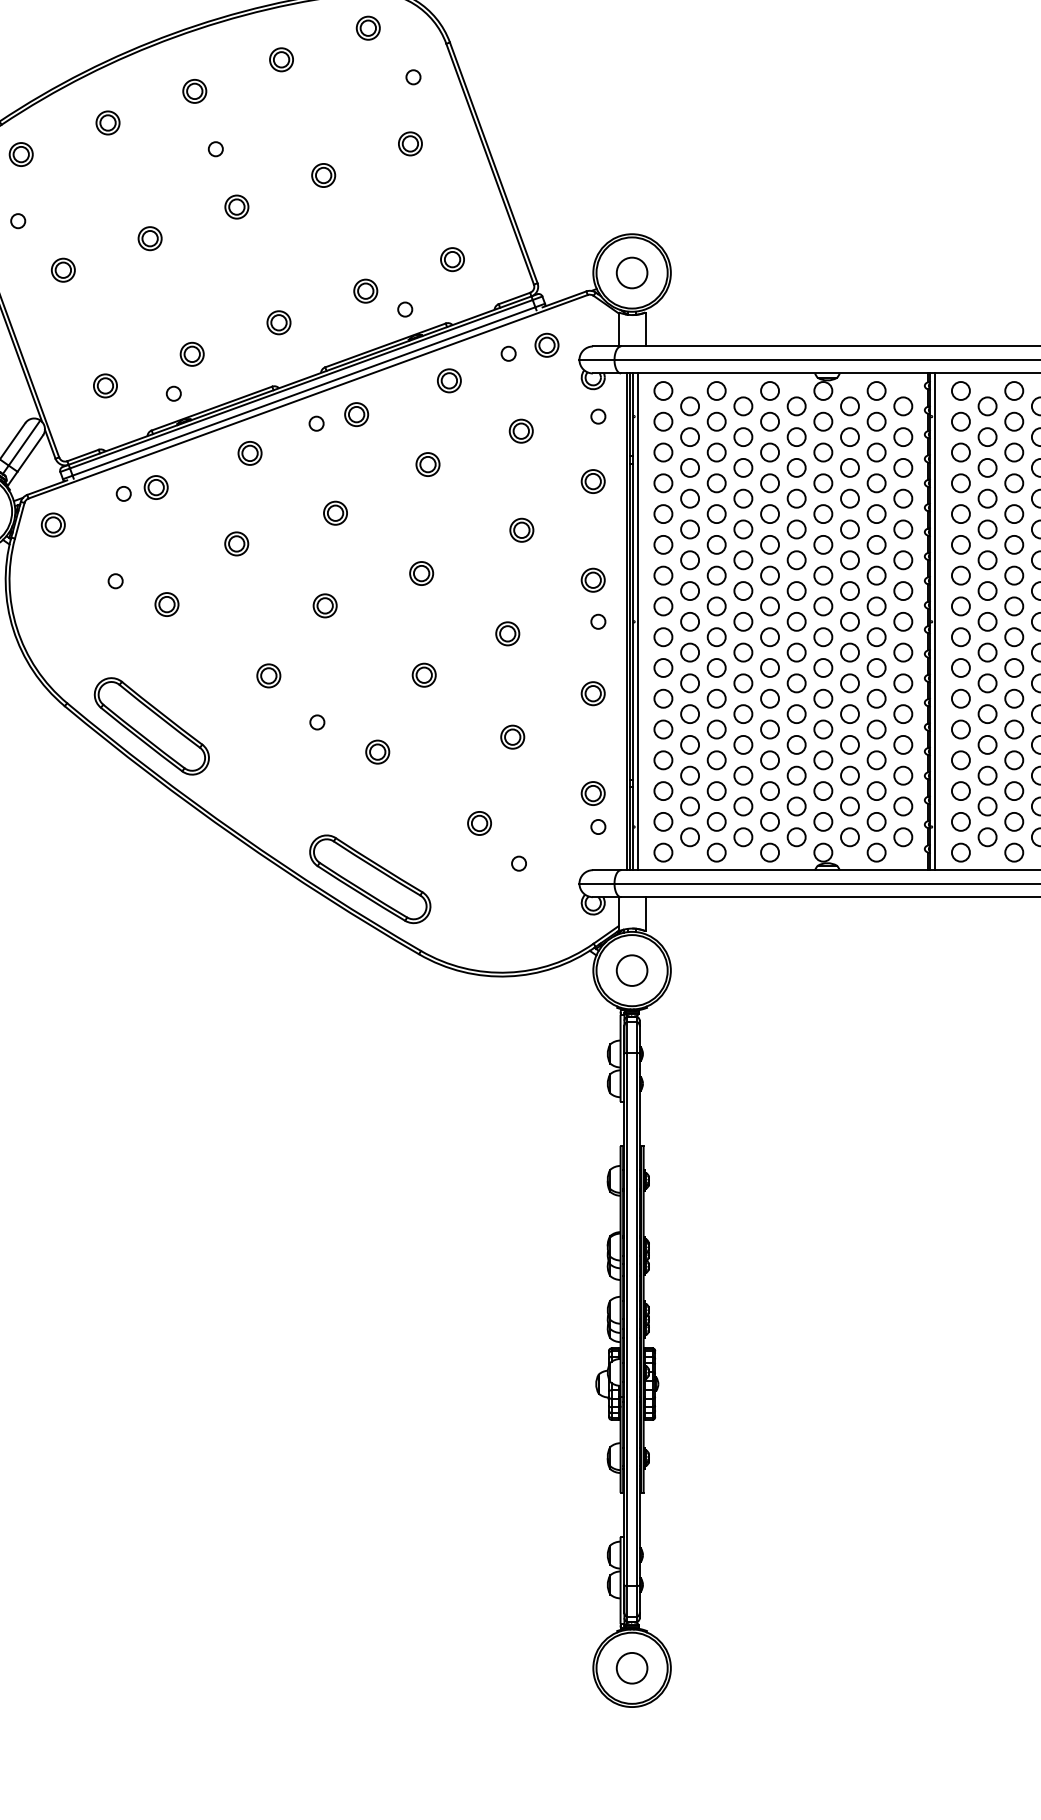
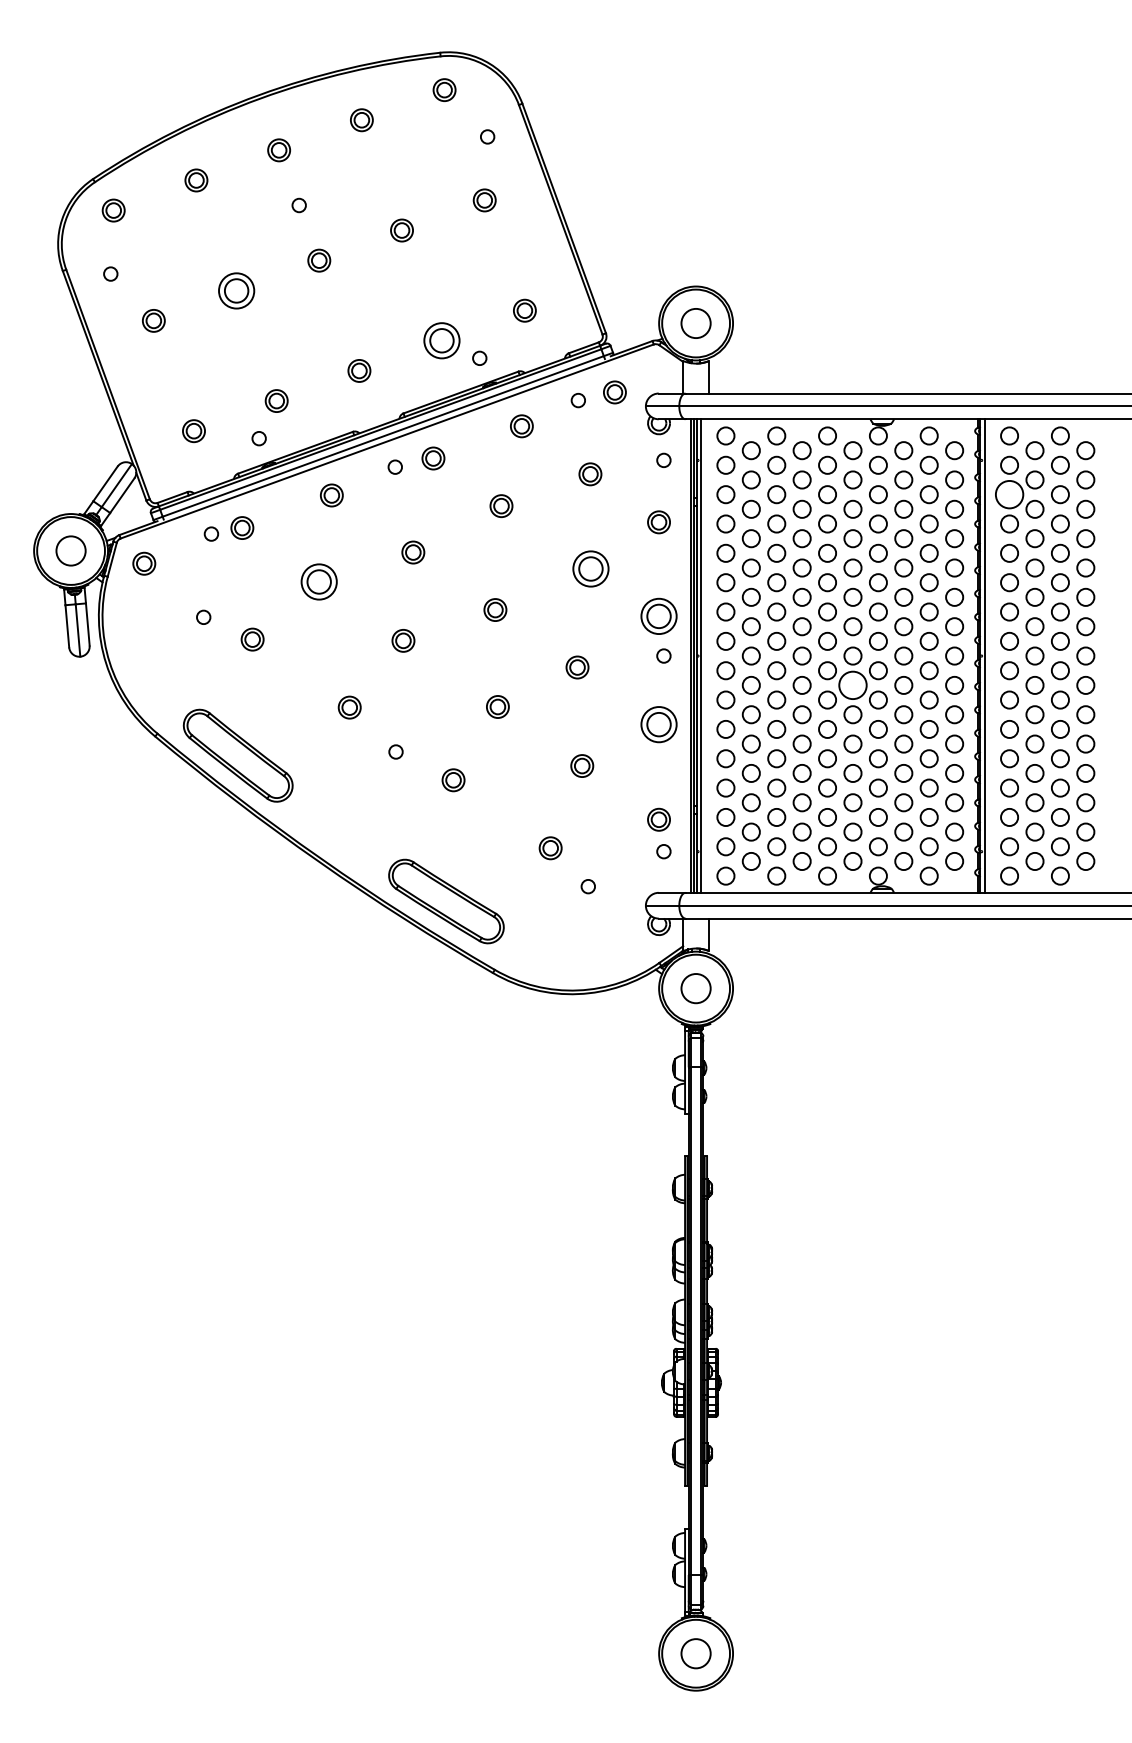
part: (150, 238) -> (236, 290), size x1.6
part: (366, 290) -> (442, 340), size x1.6
circle: (960, 452) -> (1009, 494), size x1.6
part: (521, 529) -> (590, 568), size x1.6
part: (236, 543) -> (318, 581), size x1.6
part: (592, 580) -> (658, 616), size x1.6
circle: (796, 651) -> (852, 684), size x1.6
part: (592, 693) -> (658, 724), size x1.6

